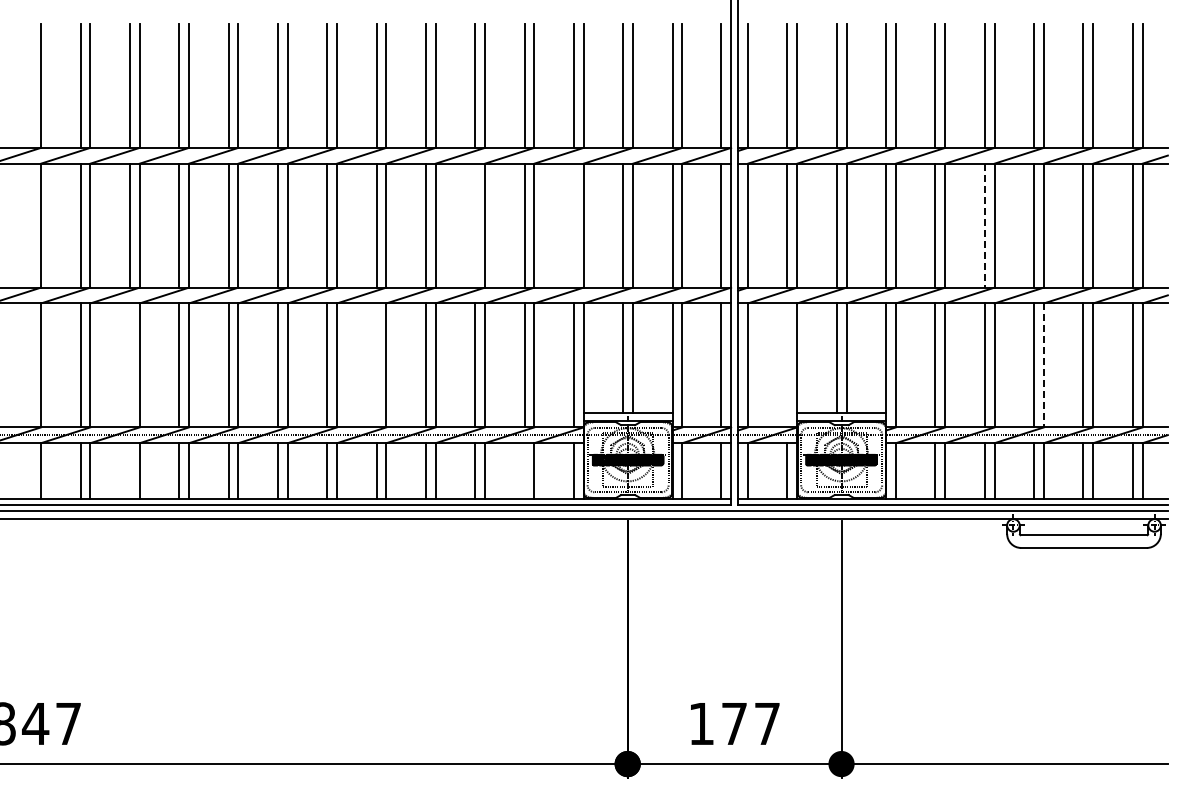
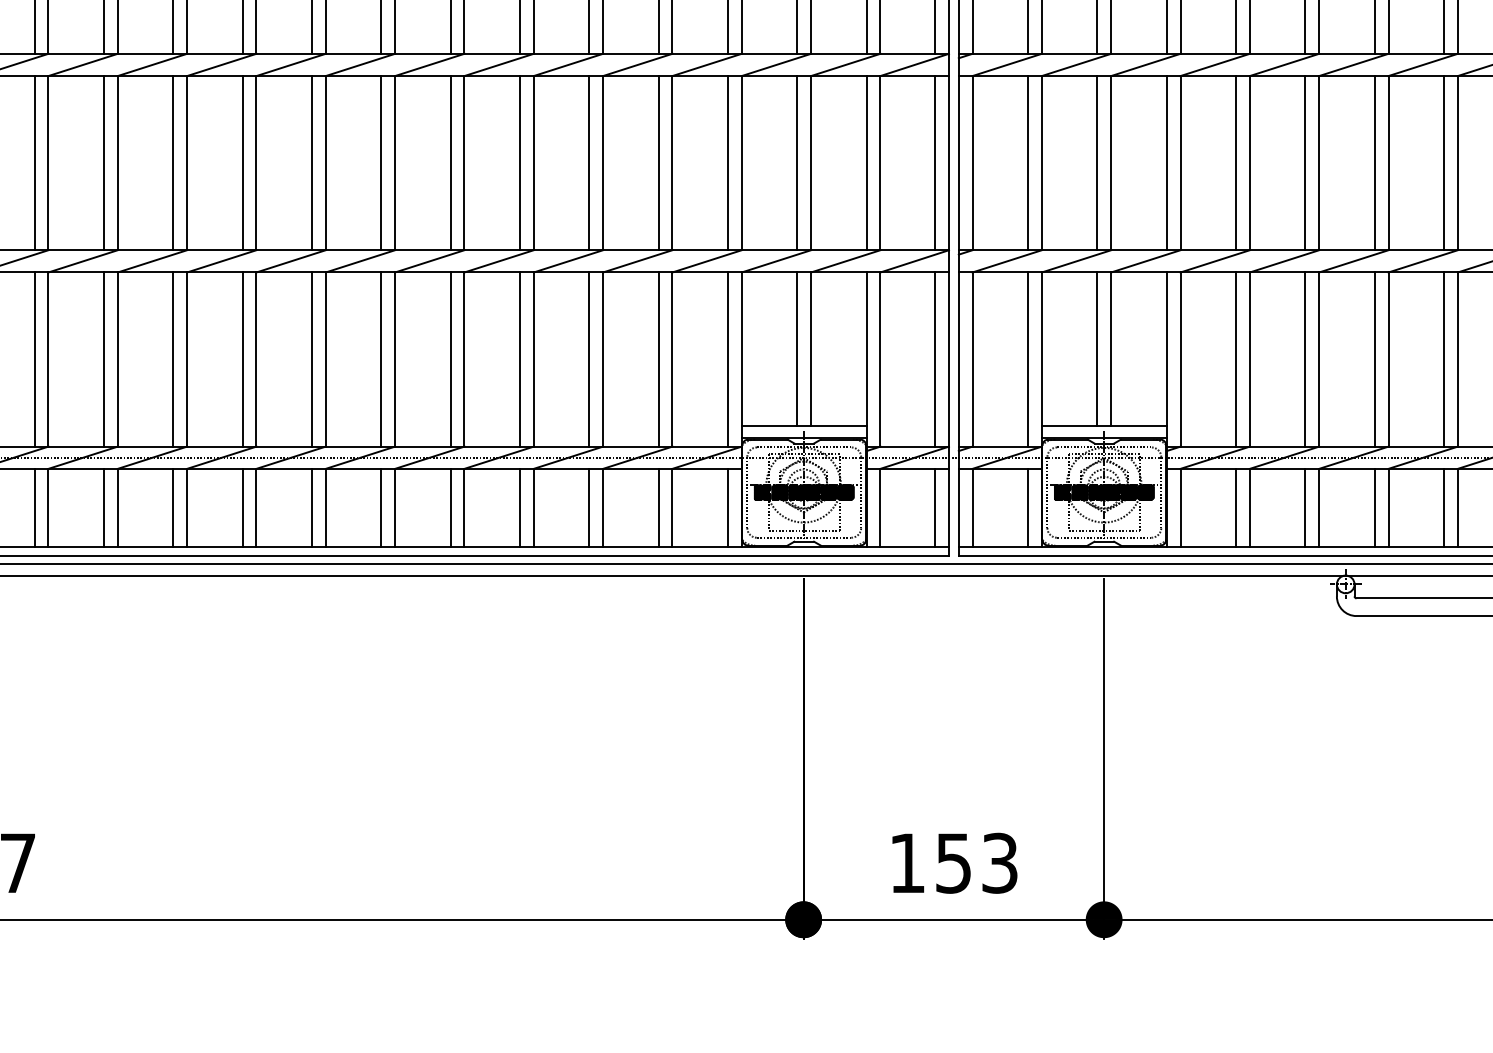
line: (475, 225) -> (589, 162), added
line: (573, 225) -> (727, 162), added
line: (984, 225) -> (1305, 162), dashed -> solid
line: (129, 365) -> (103, 359), added
line: (376, 365) -> (450, 359), added
line: (787, 365) -> (1028, 359), added
line: (1043, 365) -> (1387, 359), dashed -> solid
line: (129, 470) -> (103, 507), added
line: (524, 470) -> (658, 507), added
text: (750, 723) -> (976, 862), 177 -> 153

